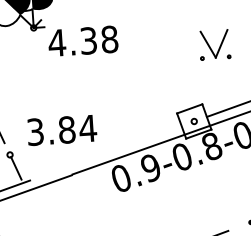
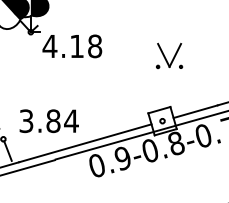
text: (88, 41) -> (76, 46), 4.38 -> 4.18
part: (214, 44) -> (169, 55), moved
line: (106, 153) -> (85, 143), added

